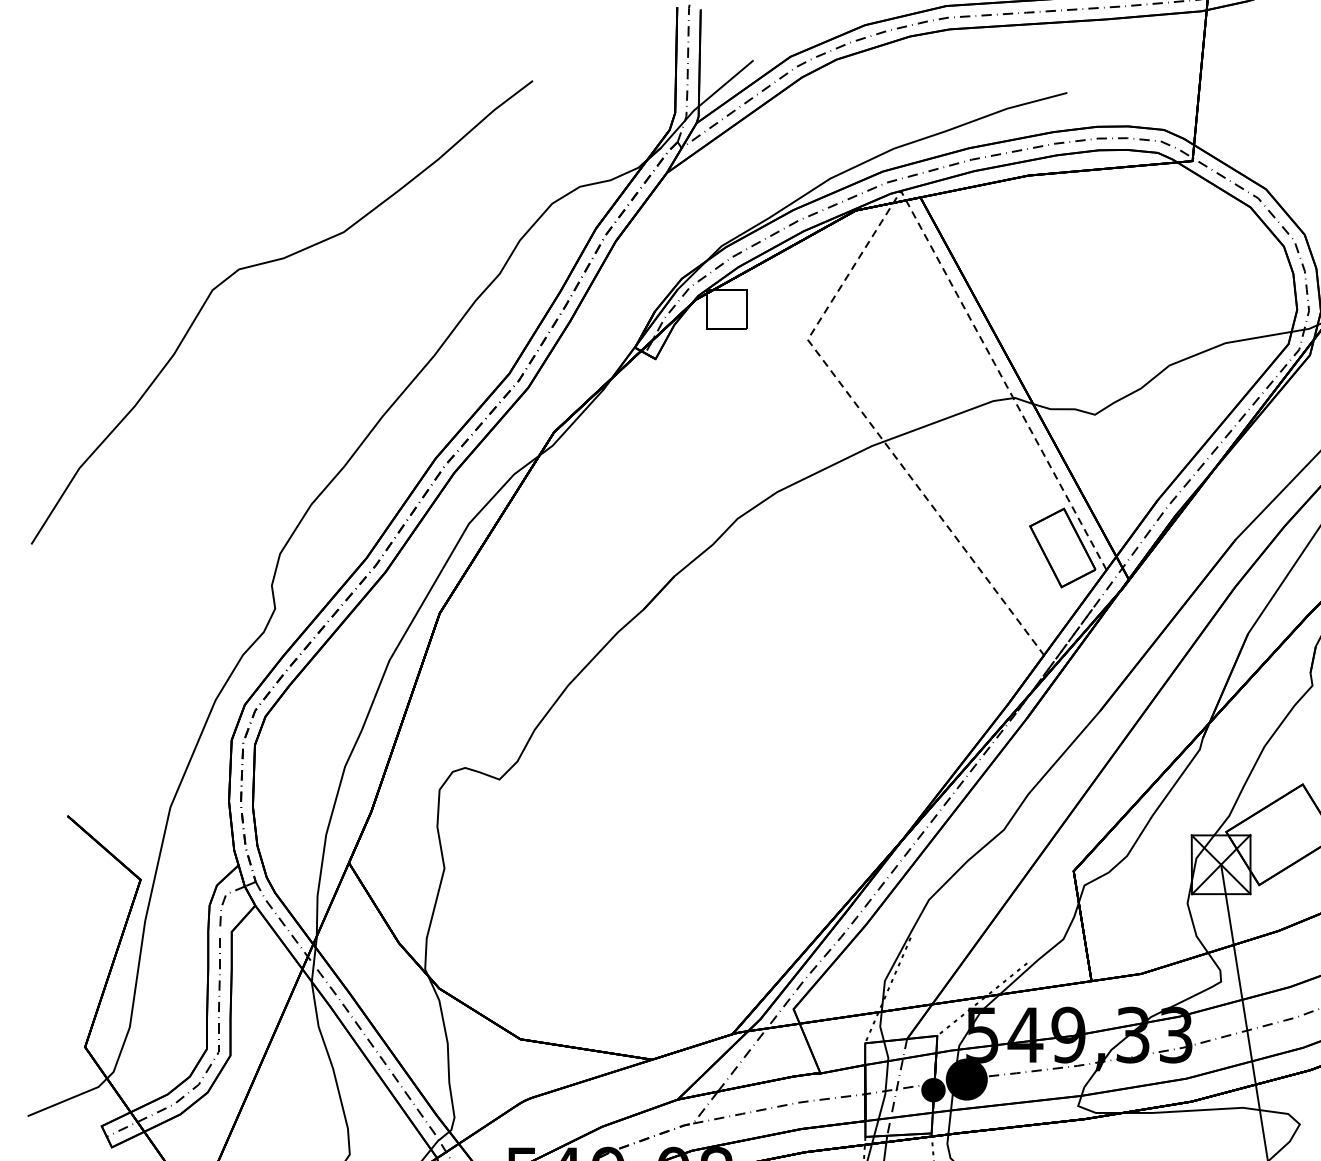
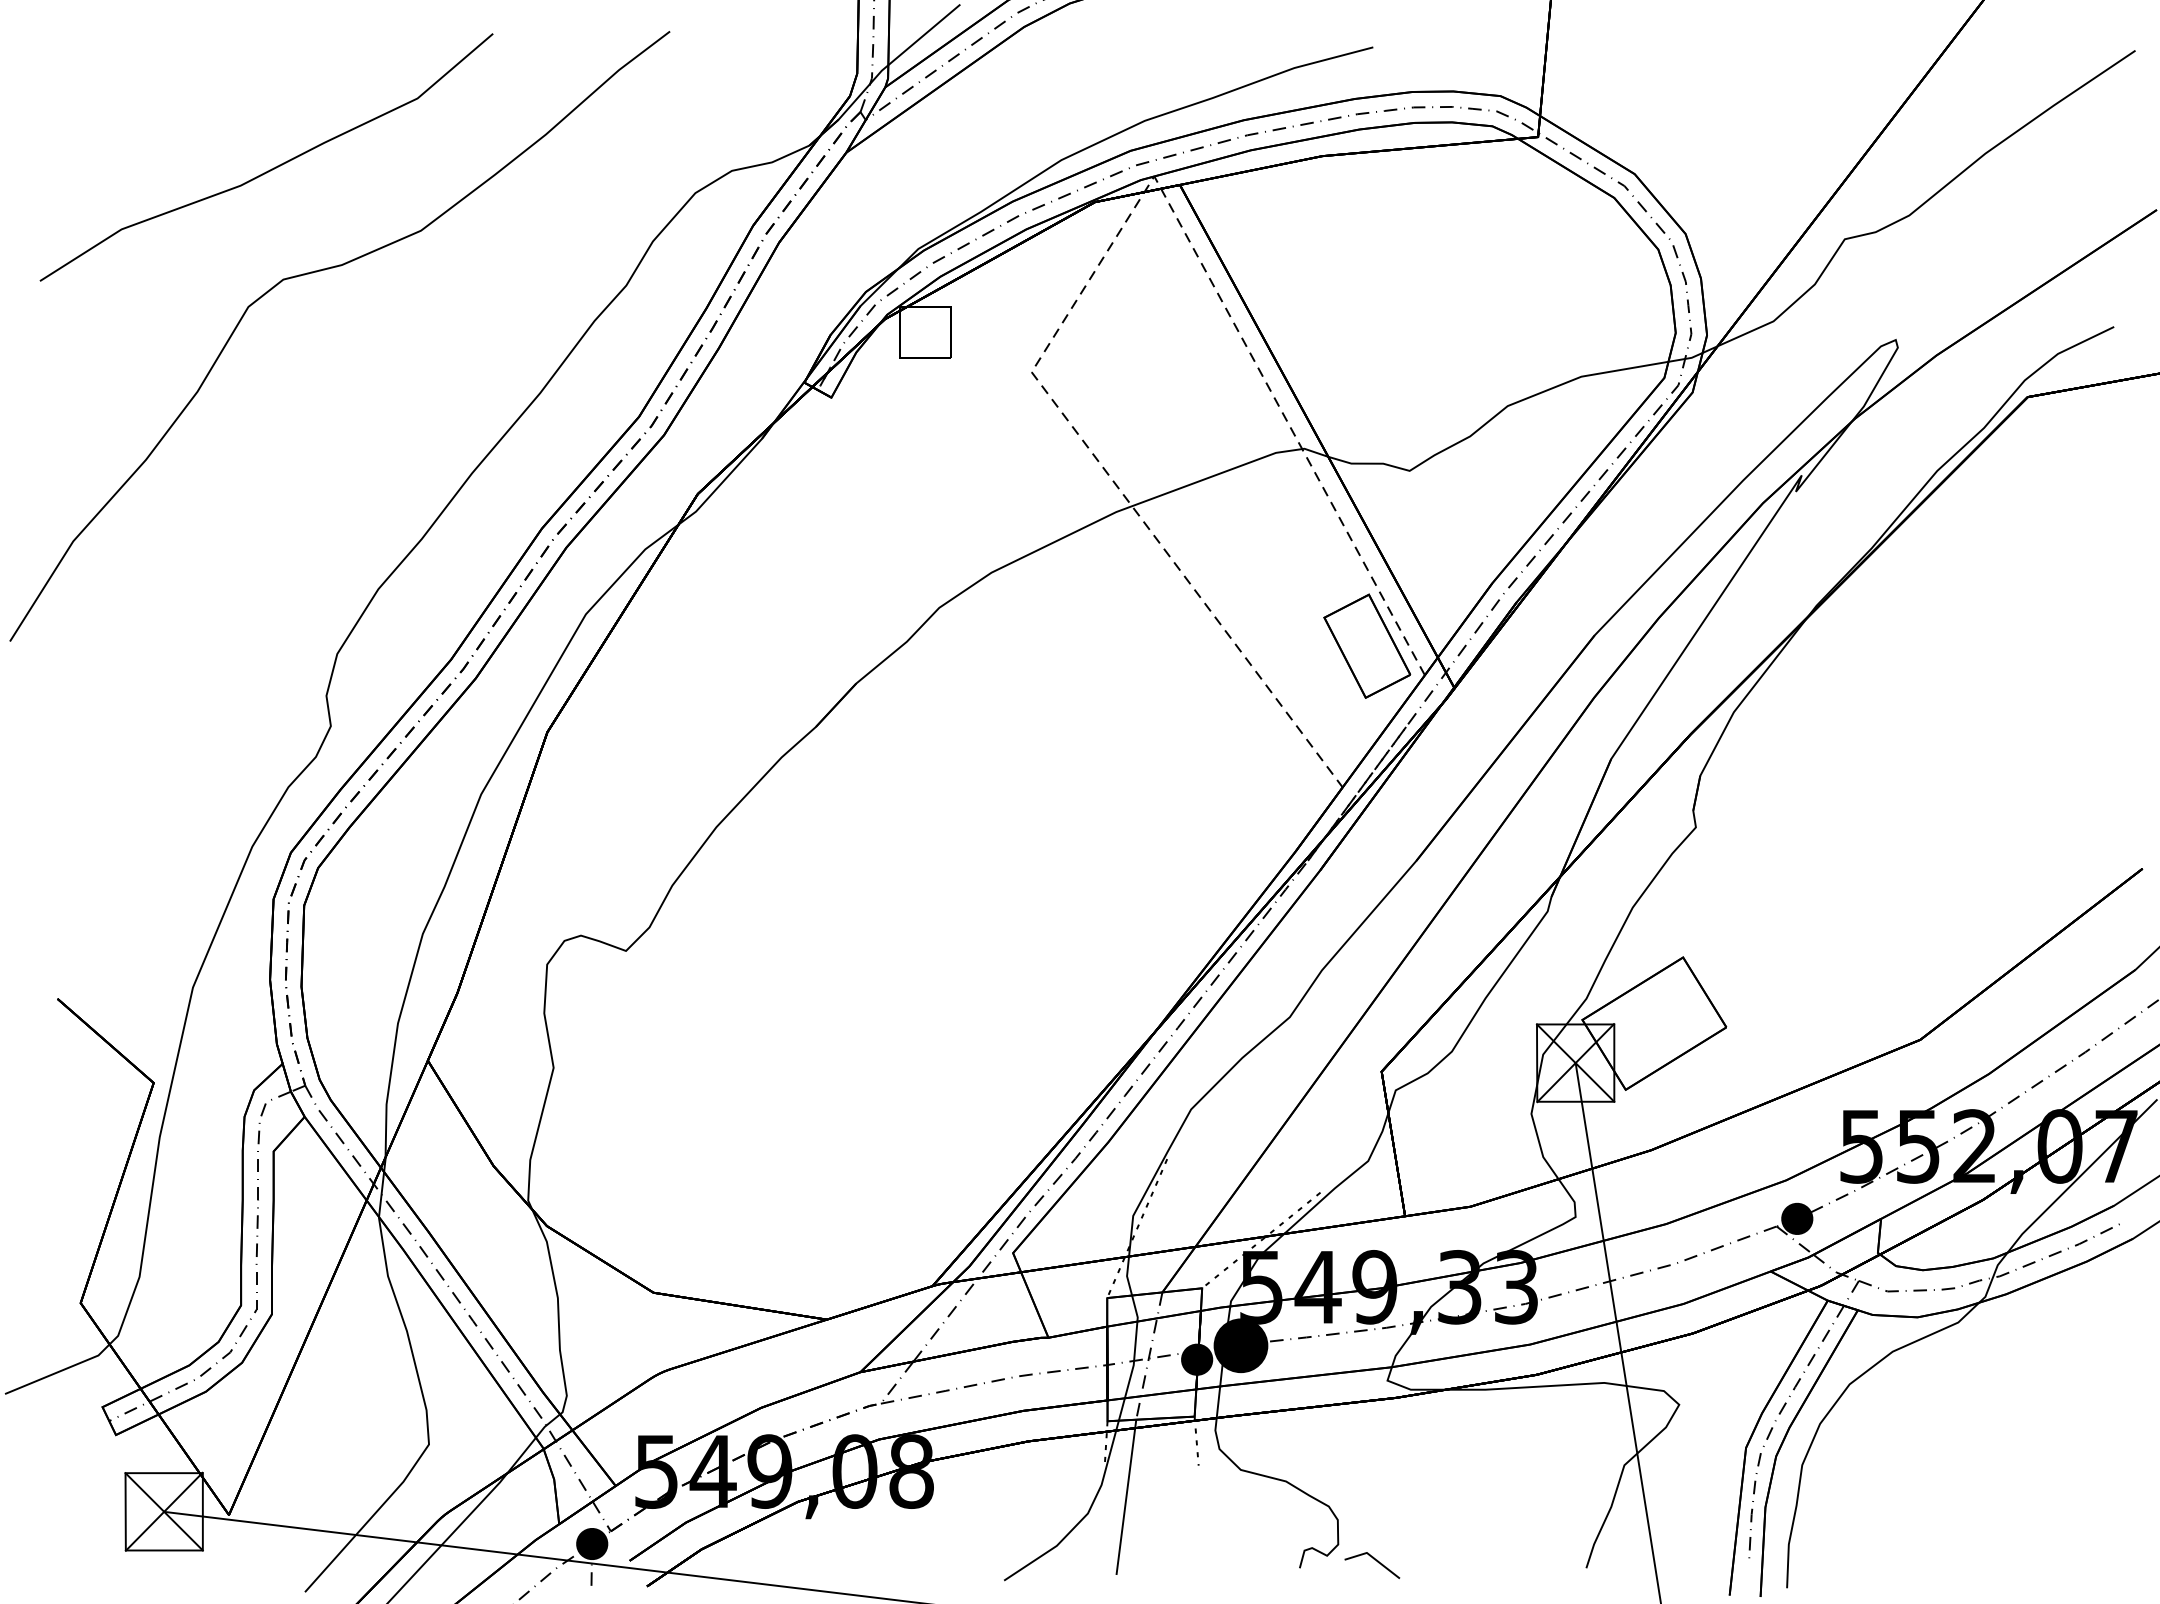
curve: (230, 184) -> (271, 168), added

